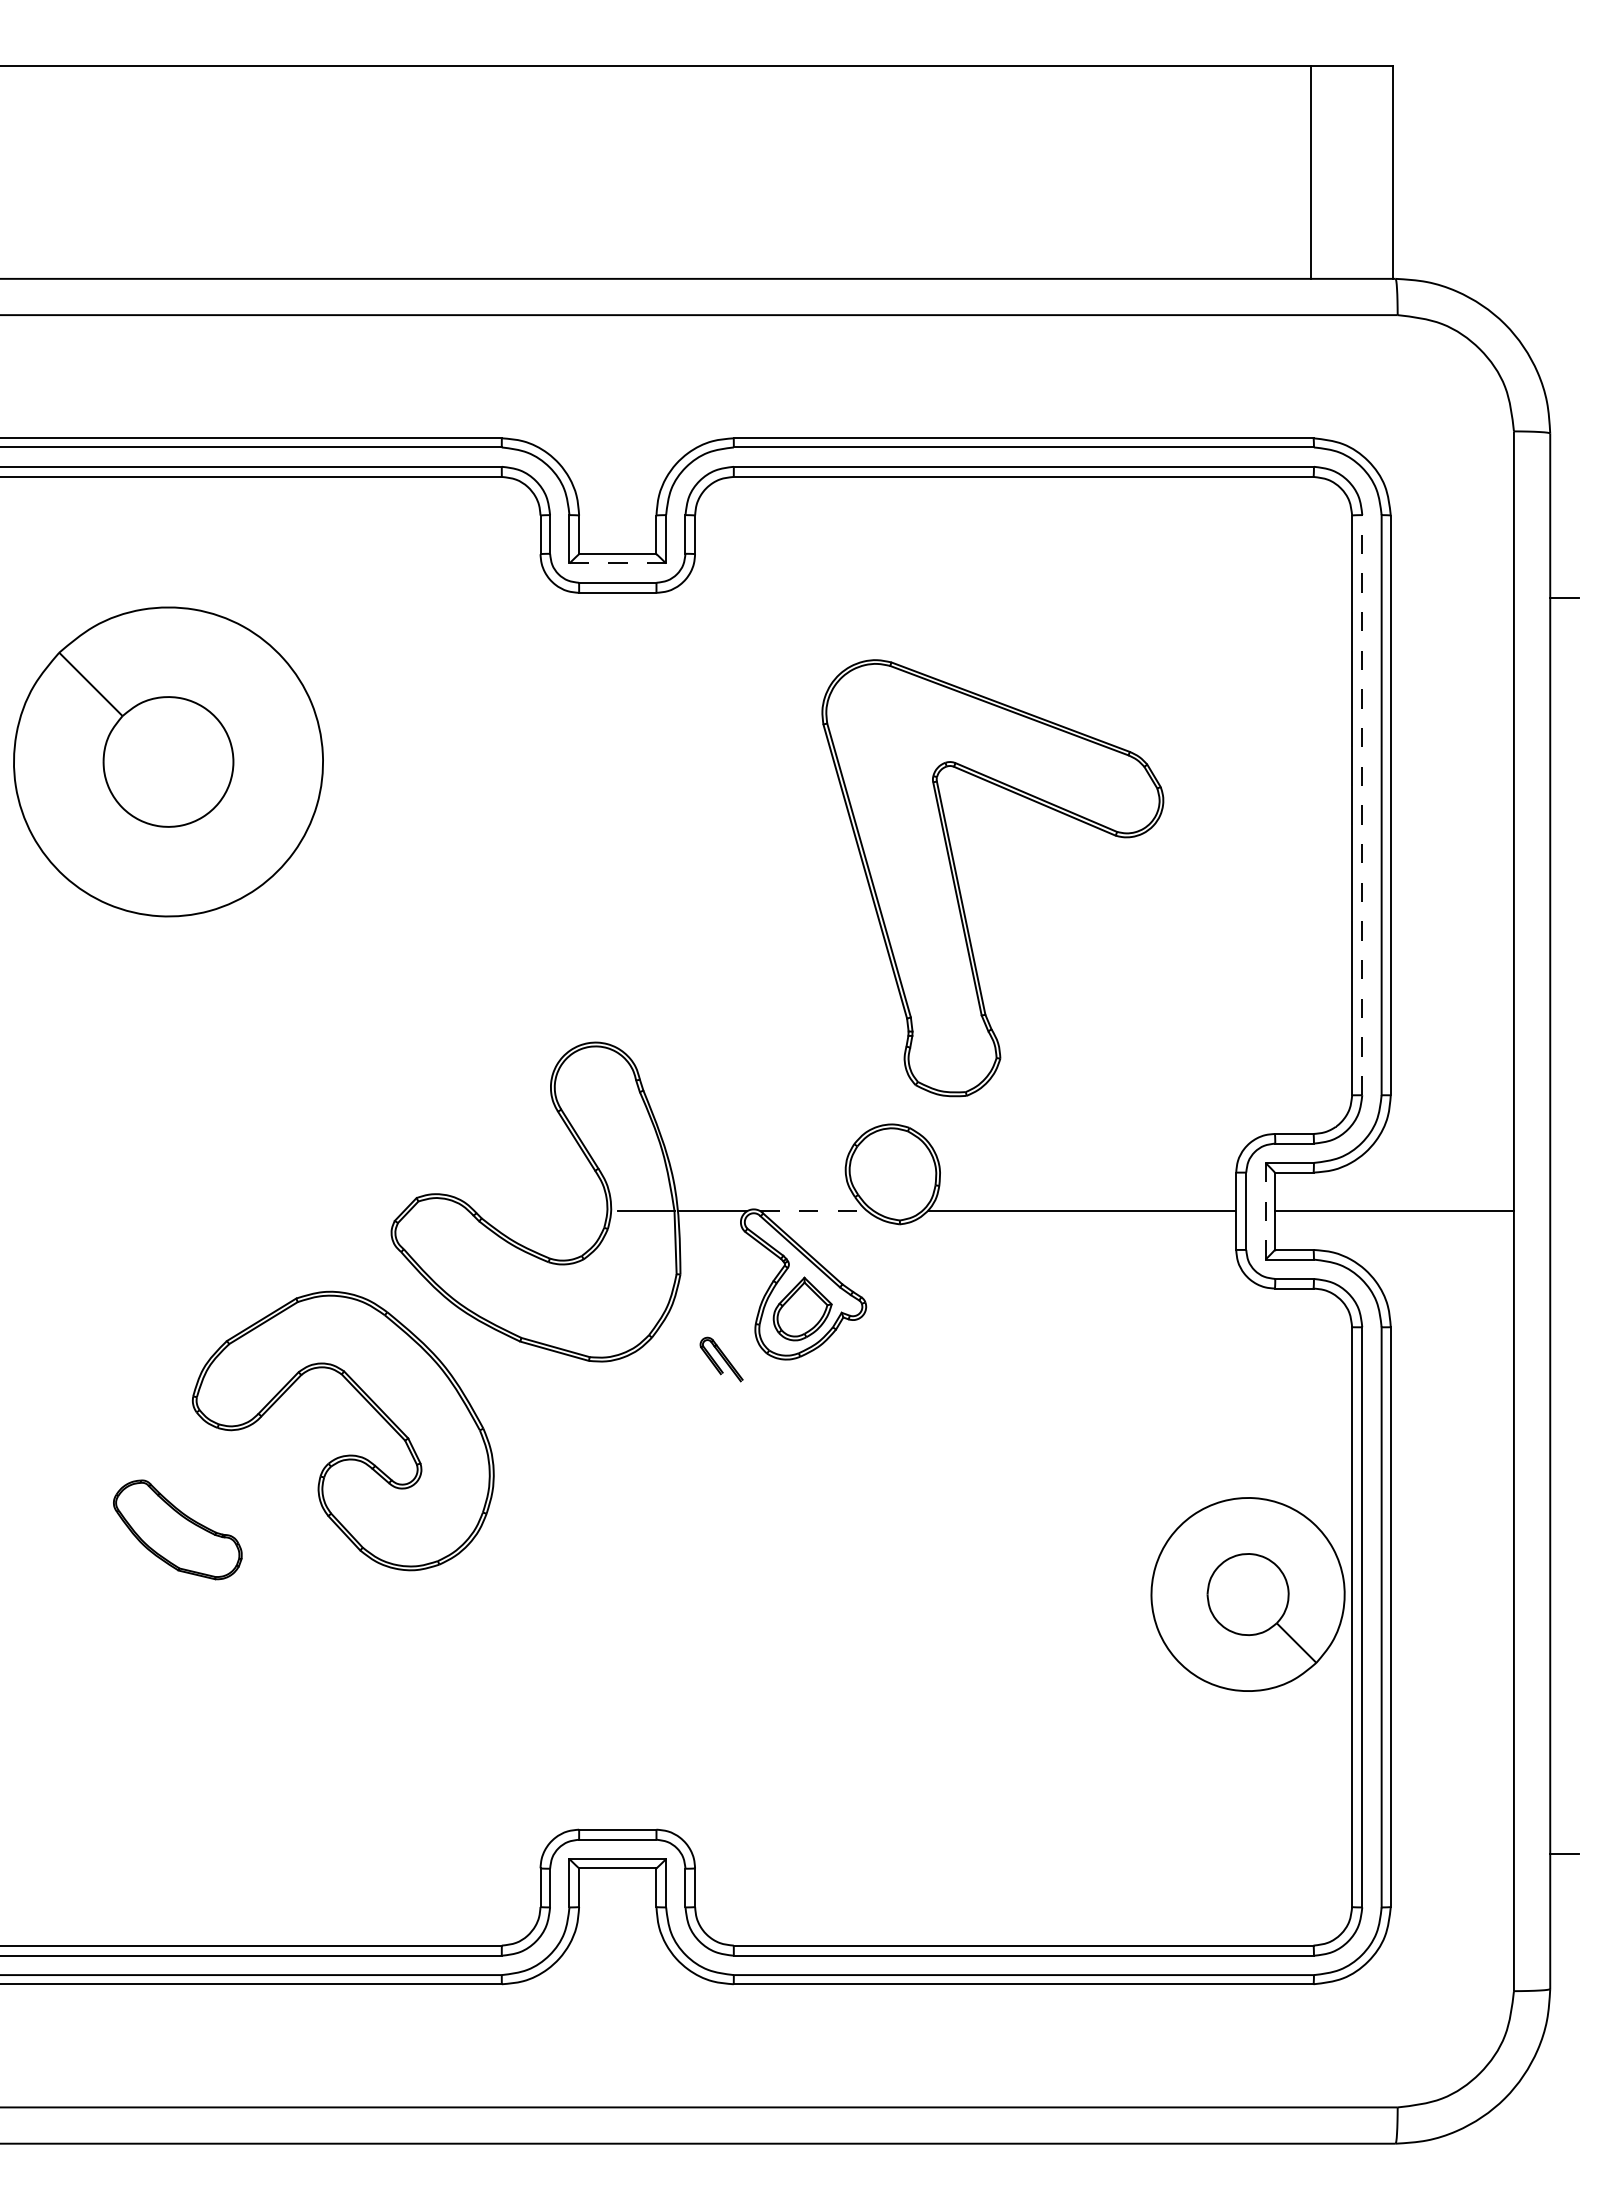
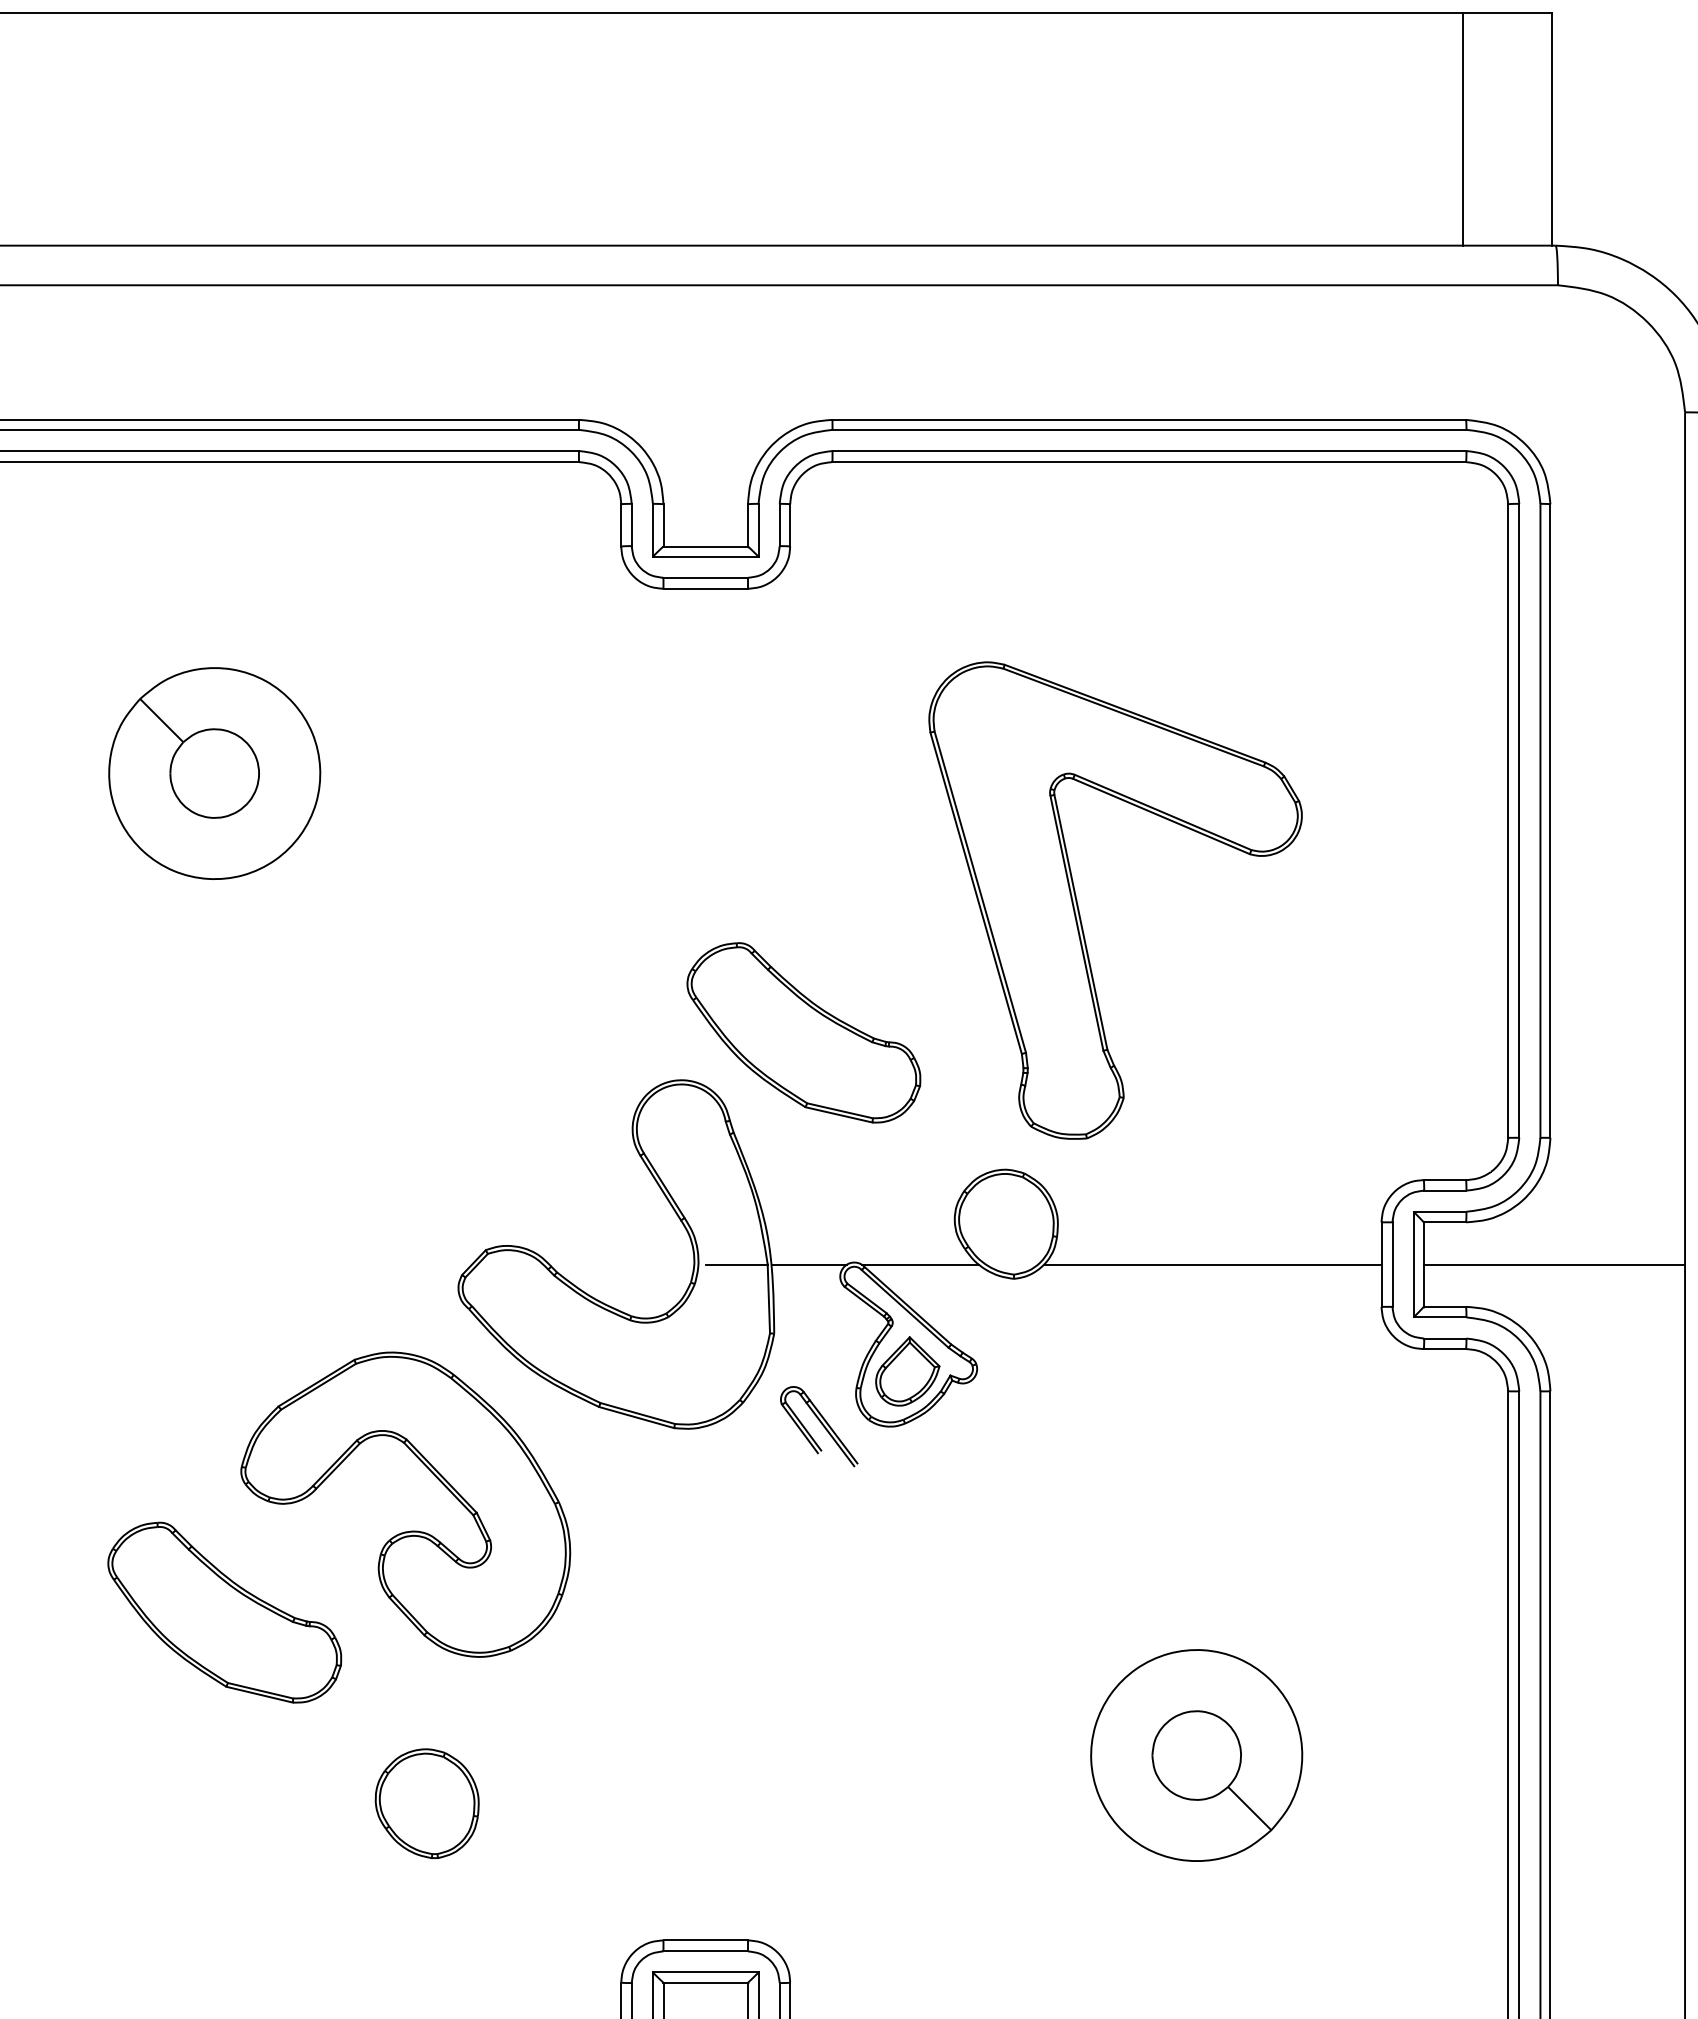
line: (617, 563) -> (705, 556), dashed -> solid
part: (168, 761) -> (214, 773), size x0.62
line: (1362, 804) -> (1519, 820), dashed -> solid
part: (707, 999) -> (803, 1033), added
line: (1265, 1210) -> (1413, 1263), dashed -> solid
line: (814, 1211) -> (920, 1264), dashed -> solid
part: (721, 1359) -> (819, 1426), size x1.67
part: (177, 1529) -> (224, 1612), size x1.67
part: (1247, 1594) -> (1196, 1755), moved
part: (362, 1704) -> (426, 1803), added

